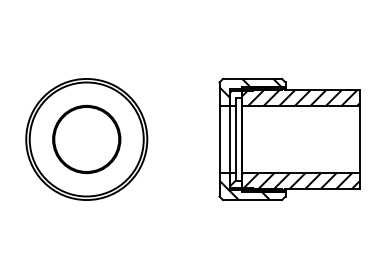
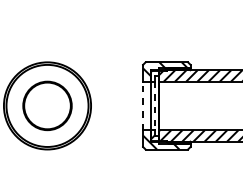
line: (219, 139) -> (143, 105), solid -> dashed
line: (235, 139) -> (154, 105), solid -> dashed

